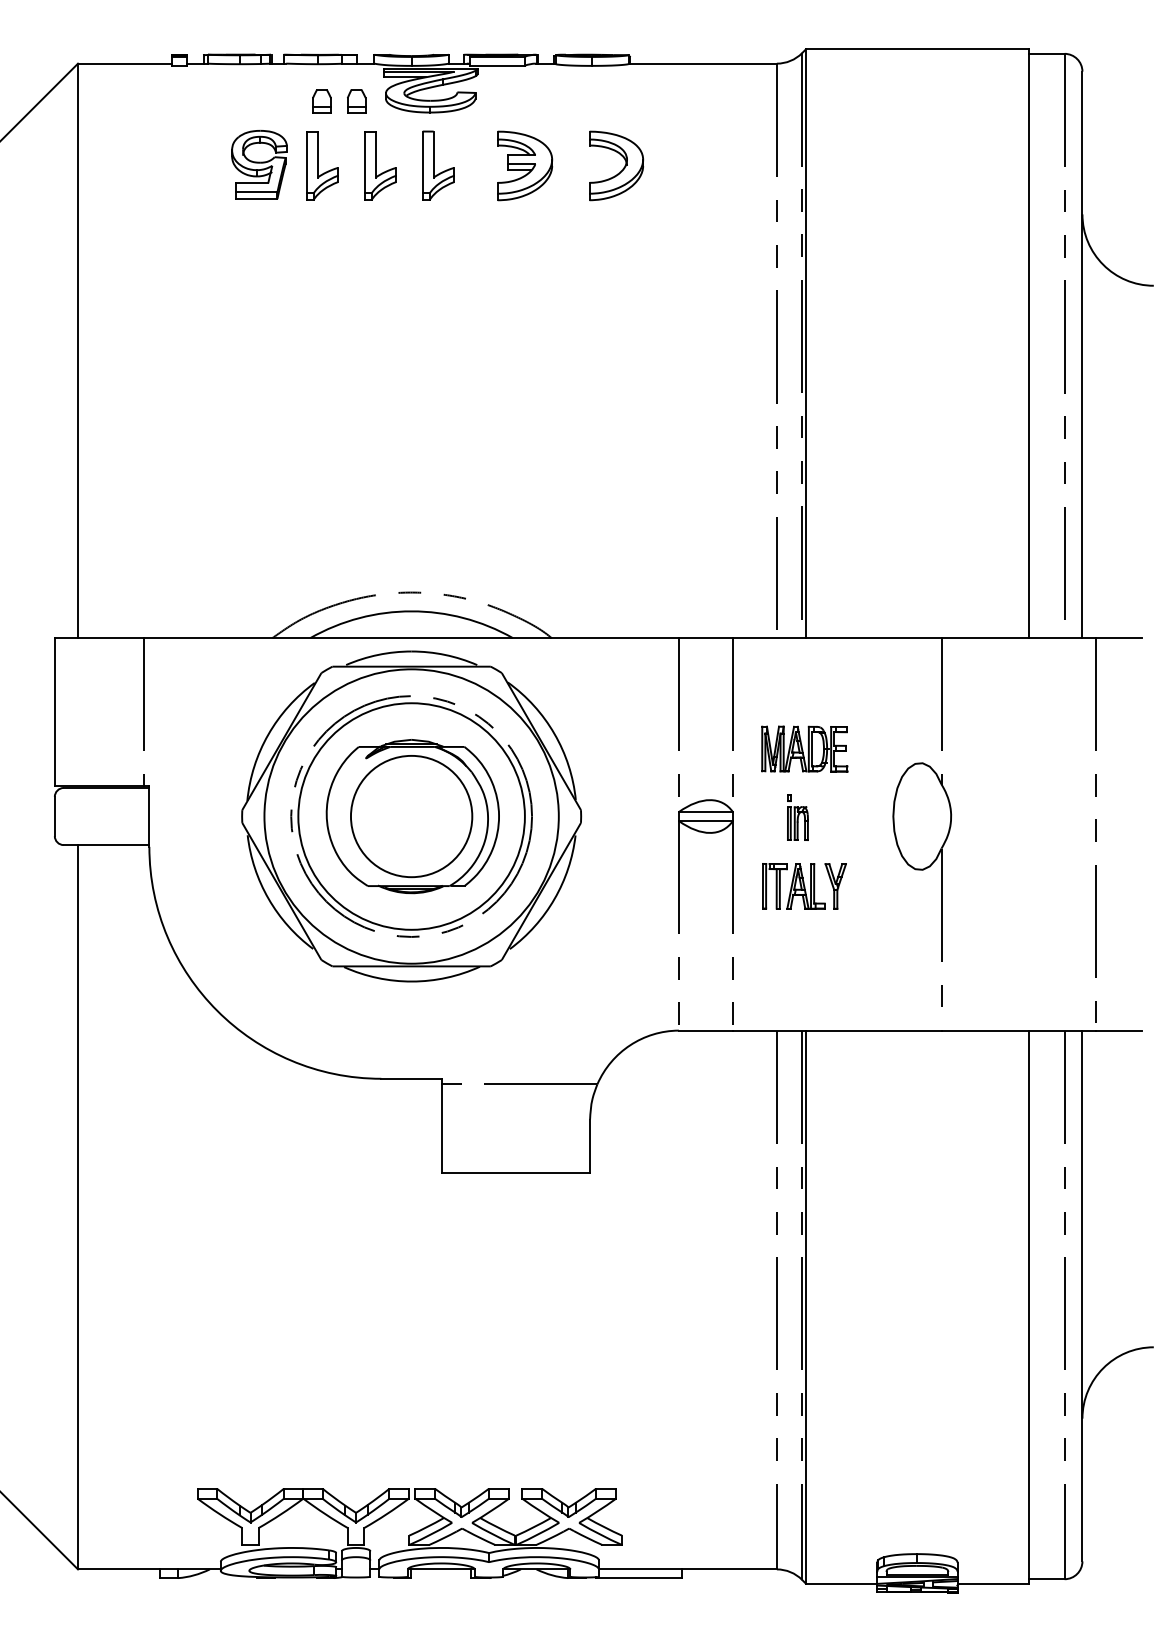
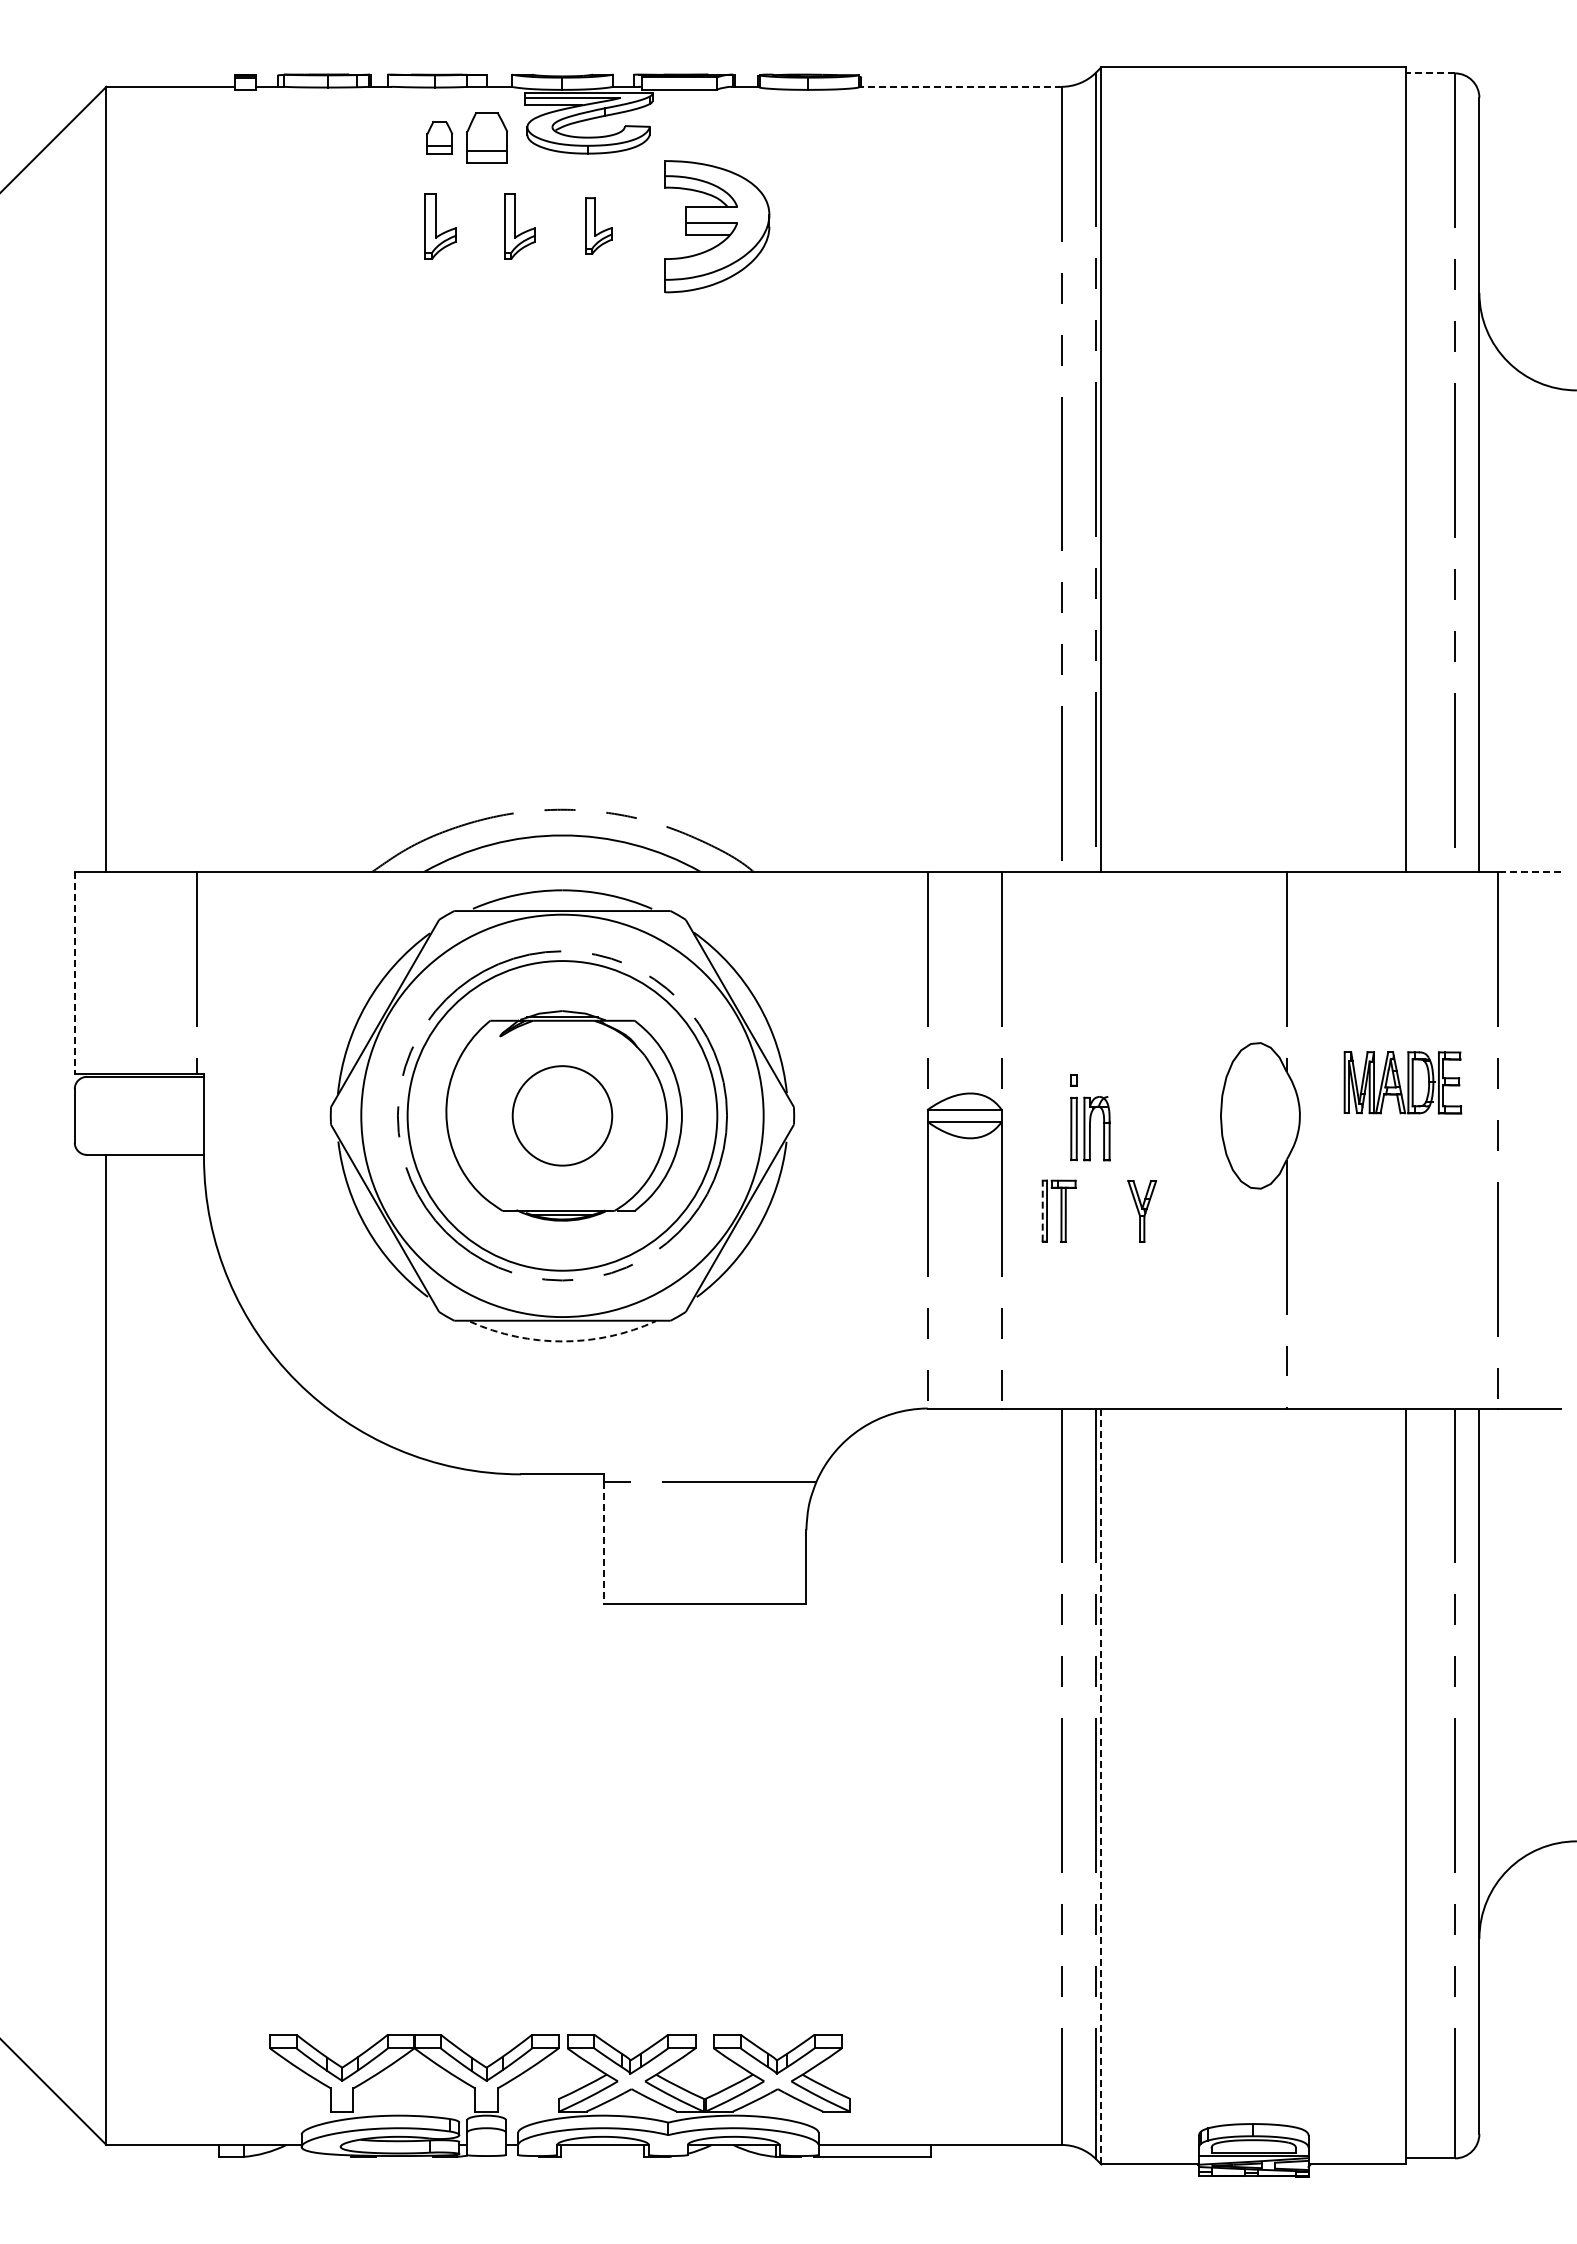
line: (1046, 53) -> (1430, 73), solid -> dashed
line: (702, 63) -> (959, 86), solid -> dashed
part: (356, 100) -> (487, 137), size x1.6
part: (259, 164) -> (354, 224), removed
part: (322, 165) -> (440, 226), size x0.7
part: (380, 165) -> (519, 226), size x0.7
part: (438, 165) -> (599, 225), size x0.6
part: (525, 165) -> (717, 226), size x1.4
part: (621, 170) -> (849, 232), removed
line: (1119, 638) -> (1529, 872), solid -> dashed
line: (54, 712) -> (74, 973), solid -> dashed
part: (804, 748) -> (1402, 1082), moved
circle: (411, 816) -> (562, 1115), size x0.6
part: (797, 817) -> (1090, 1117), size x1.4
line: (762, 885) -> (1042, 1210), solid -> dashed
part: (805, 885) -> (1101, 1210), removed
arc: (412, 981) -> (563, 1341), solid -> dashed
line: (441, 1128) -> (603, 1542), solid -> dashed
line: (805, 1307) -> (1101, 1786), solid -> dashed

